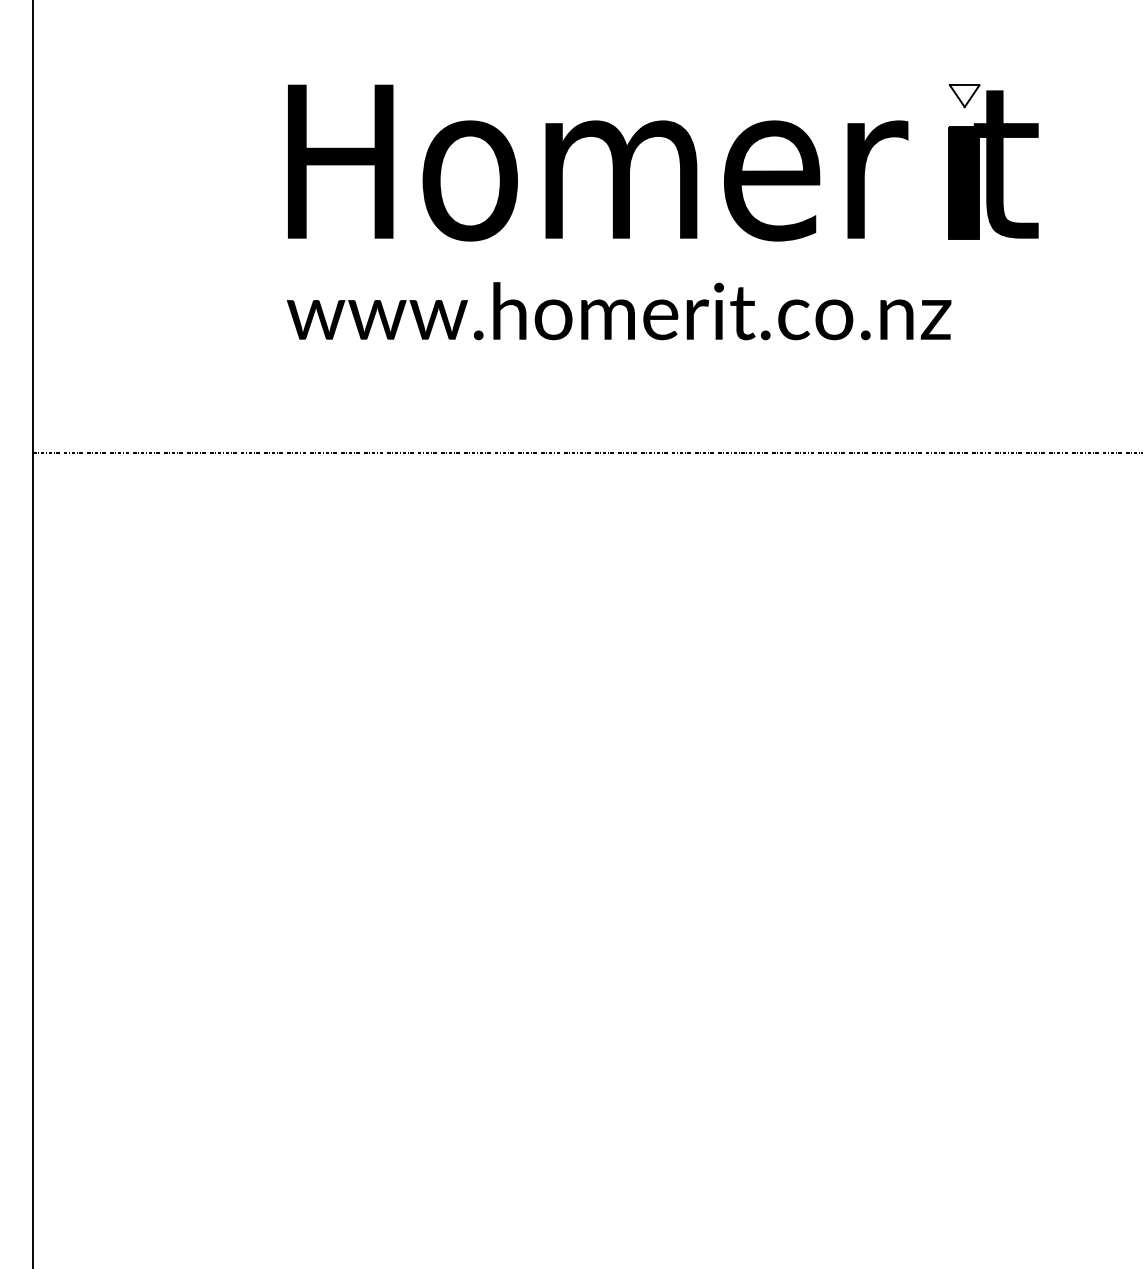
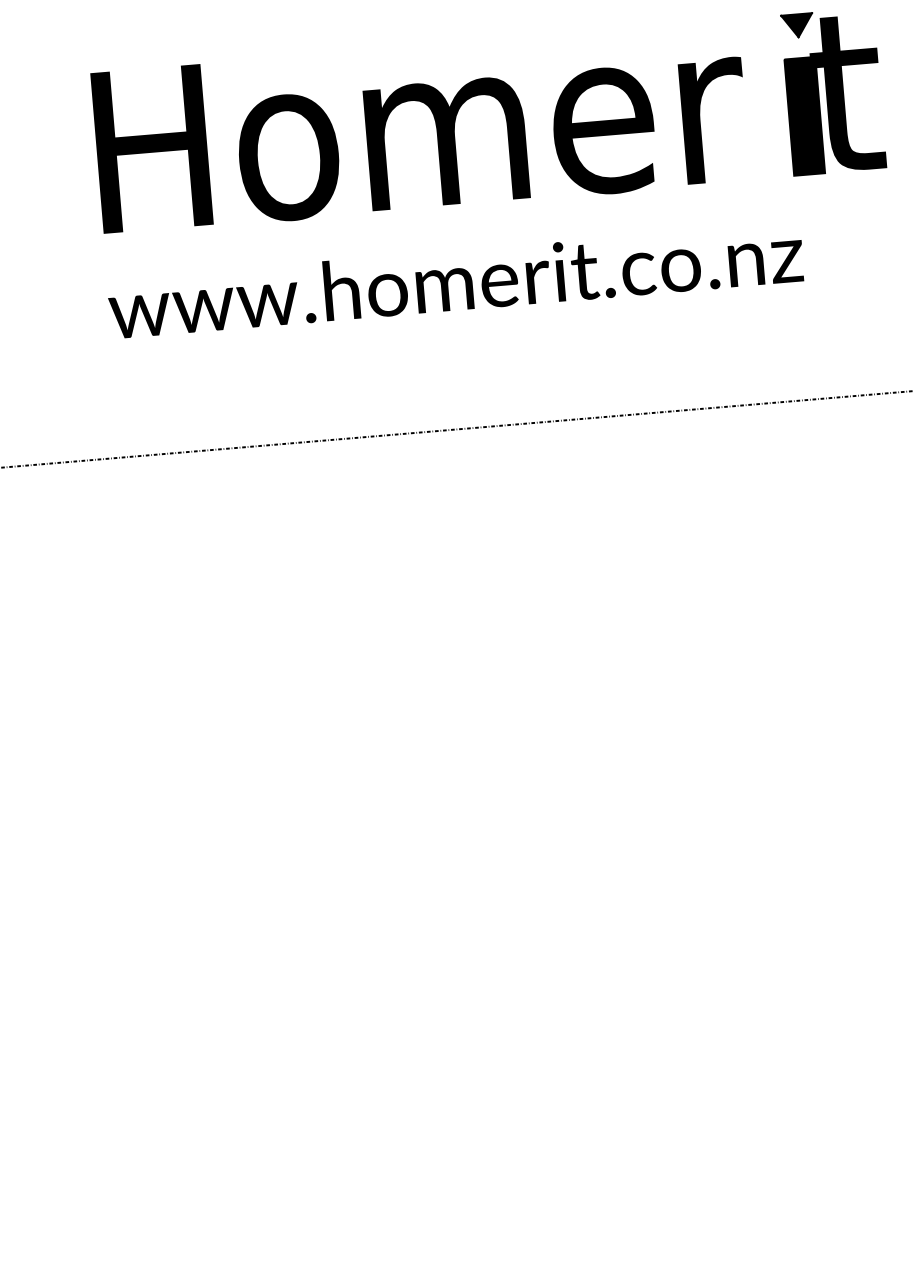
fill: (964, 96) -> (797, 26), added

